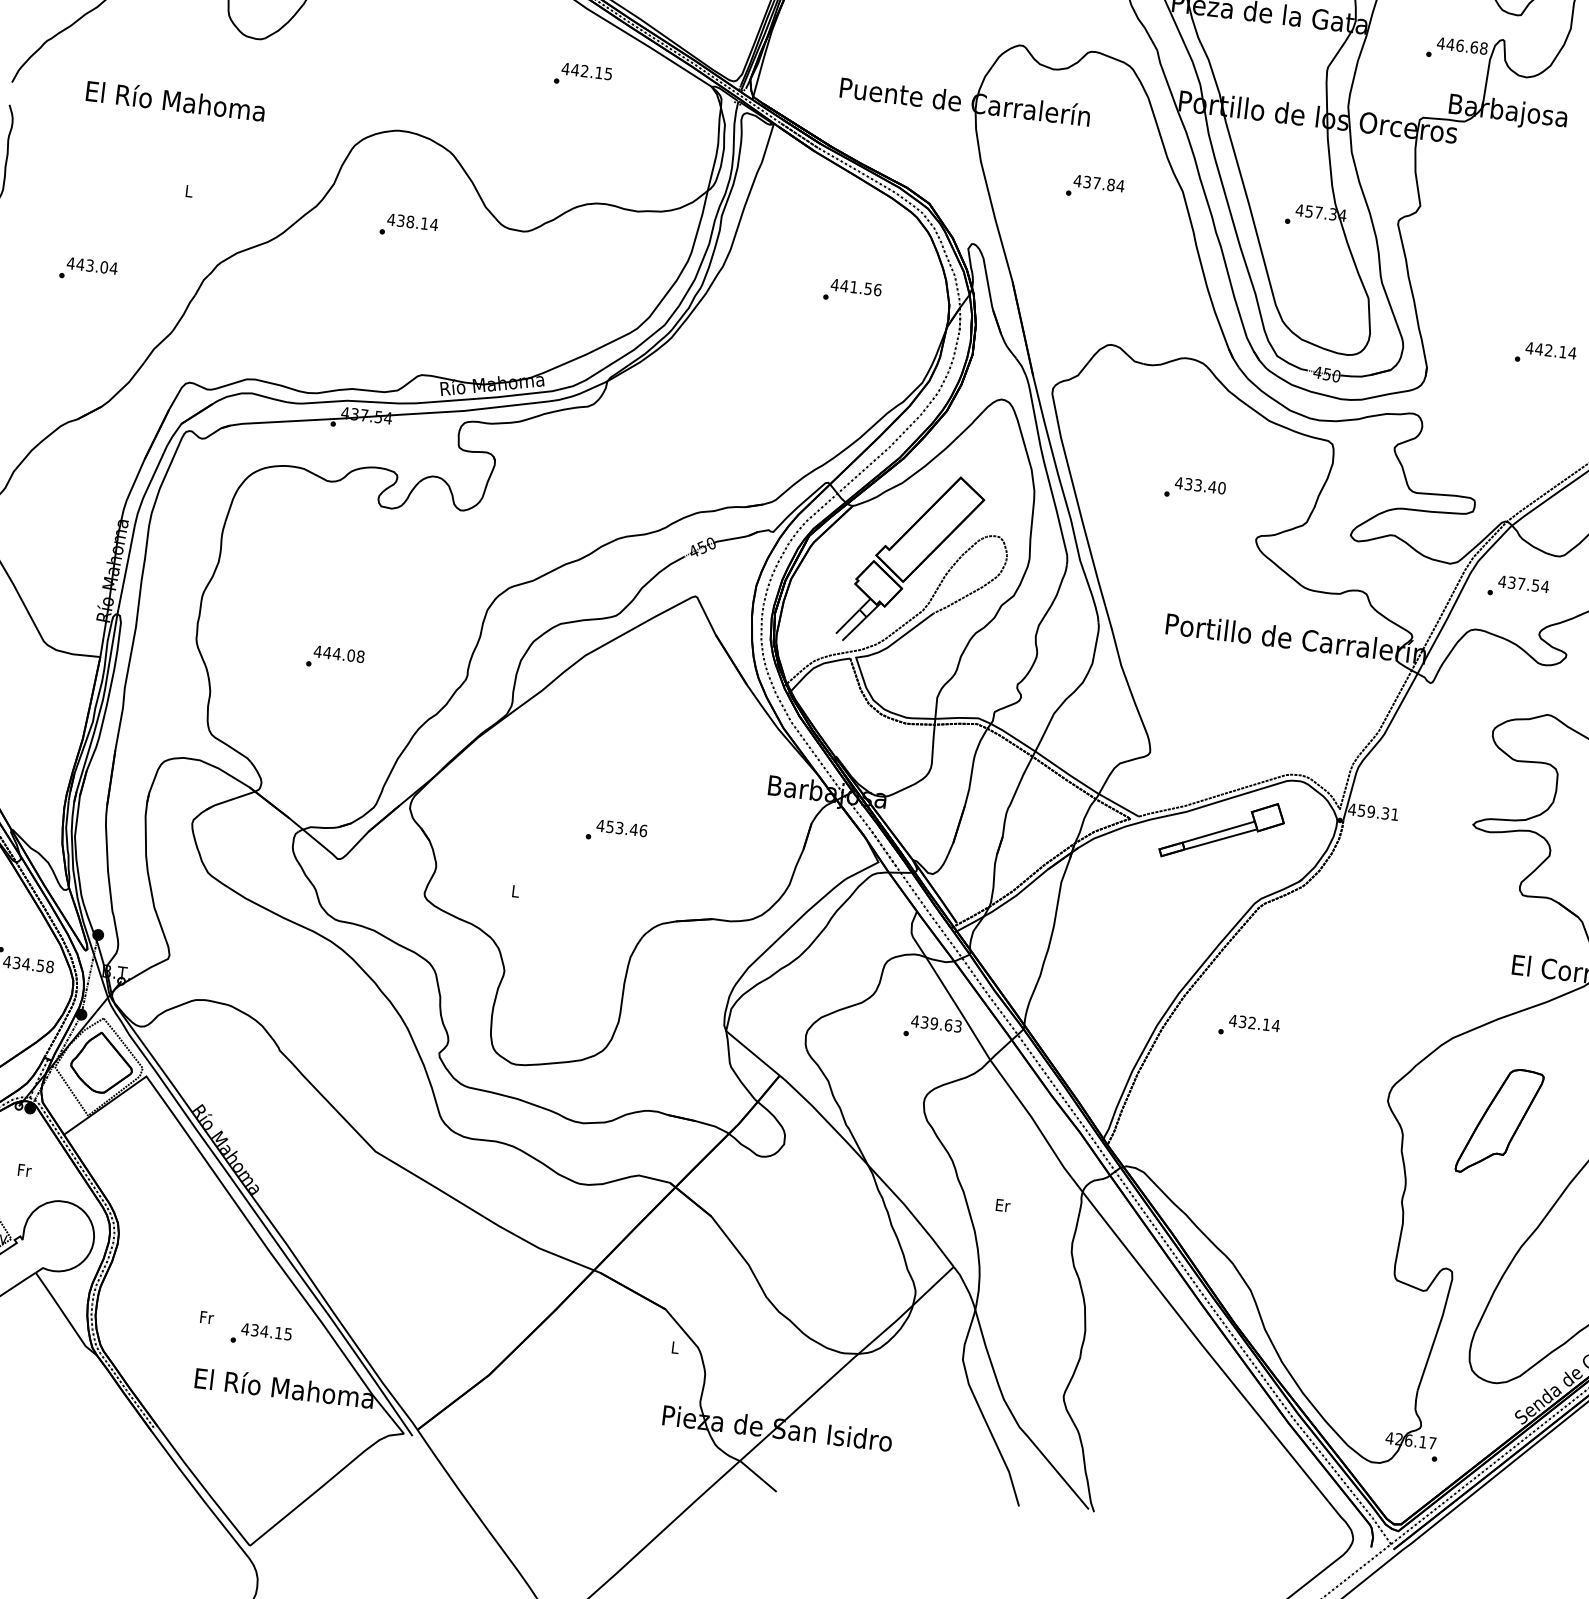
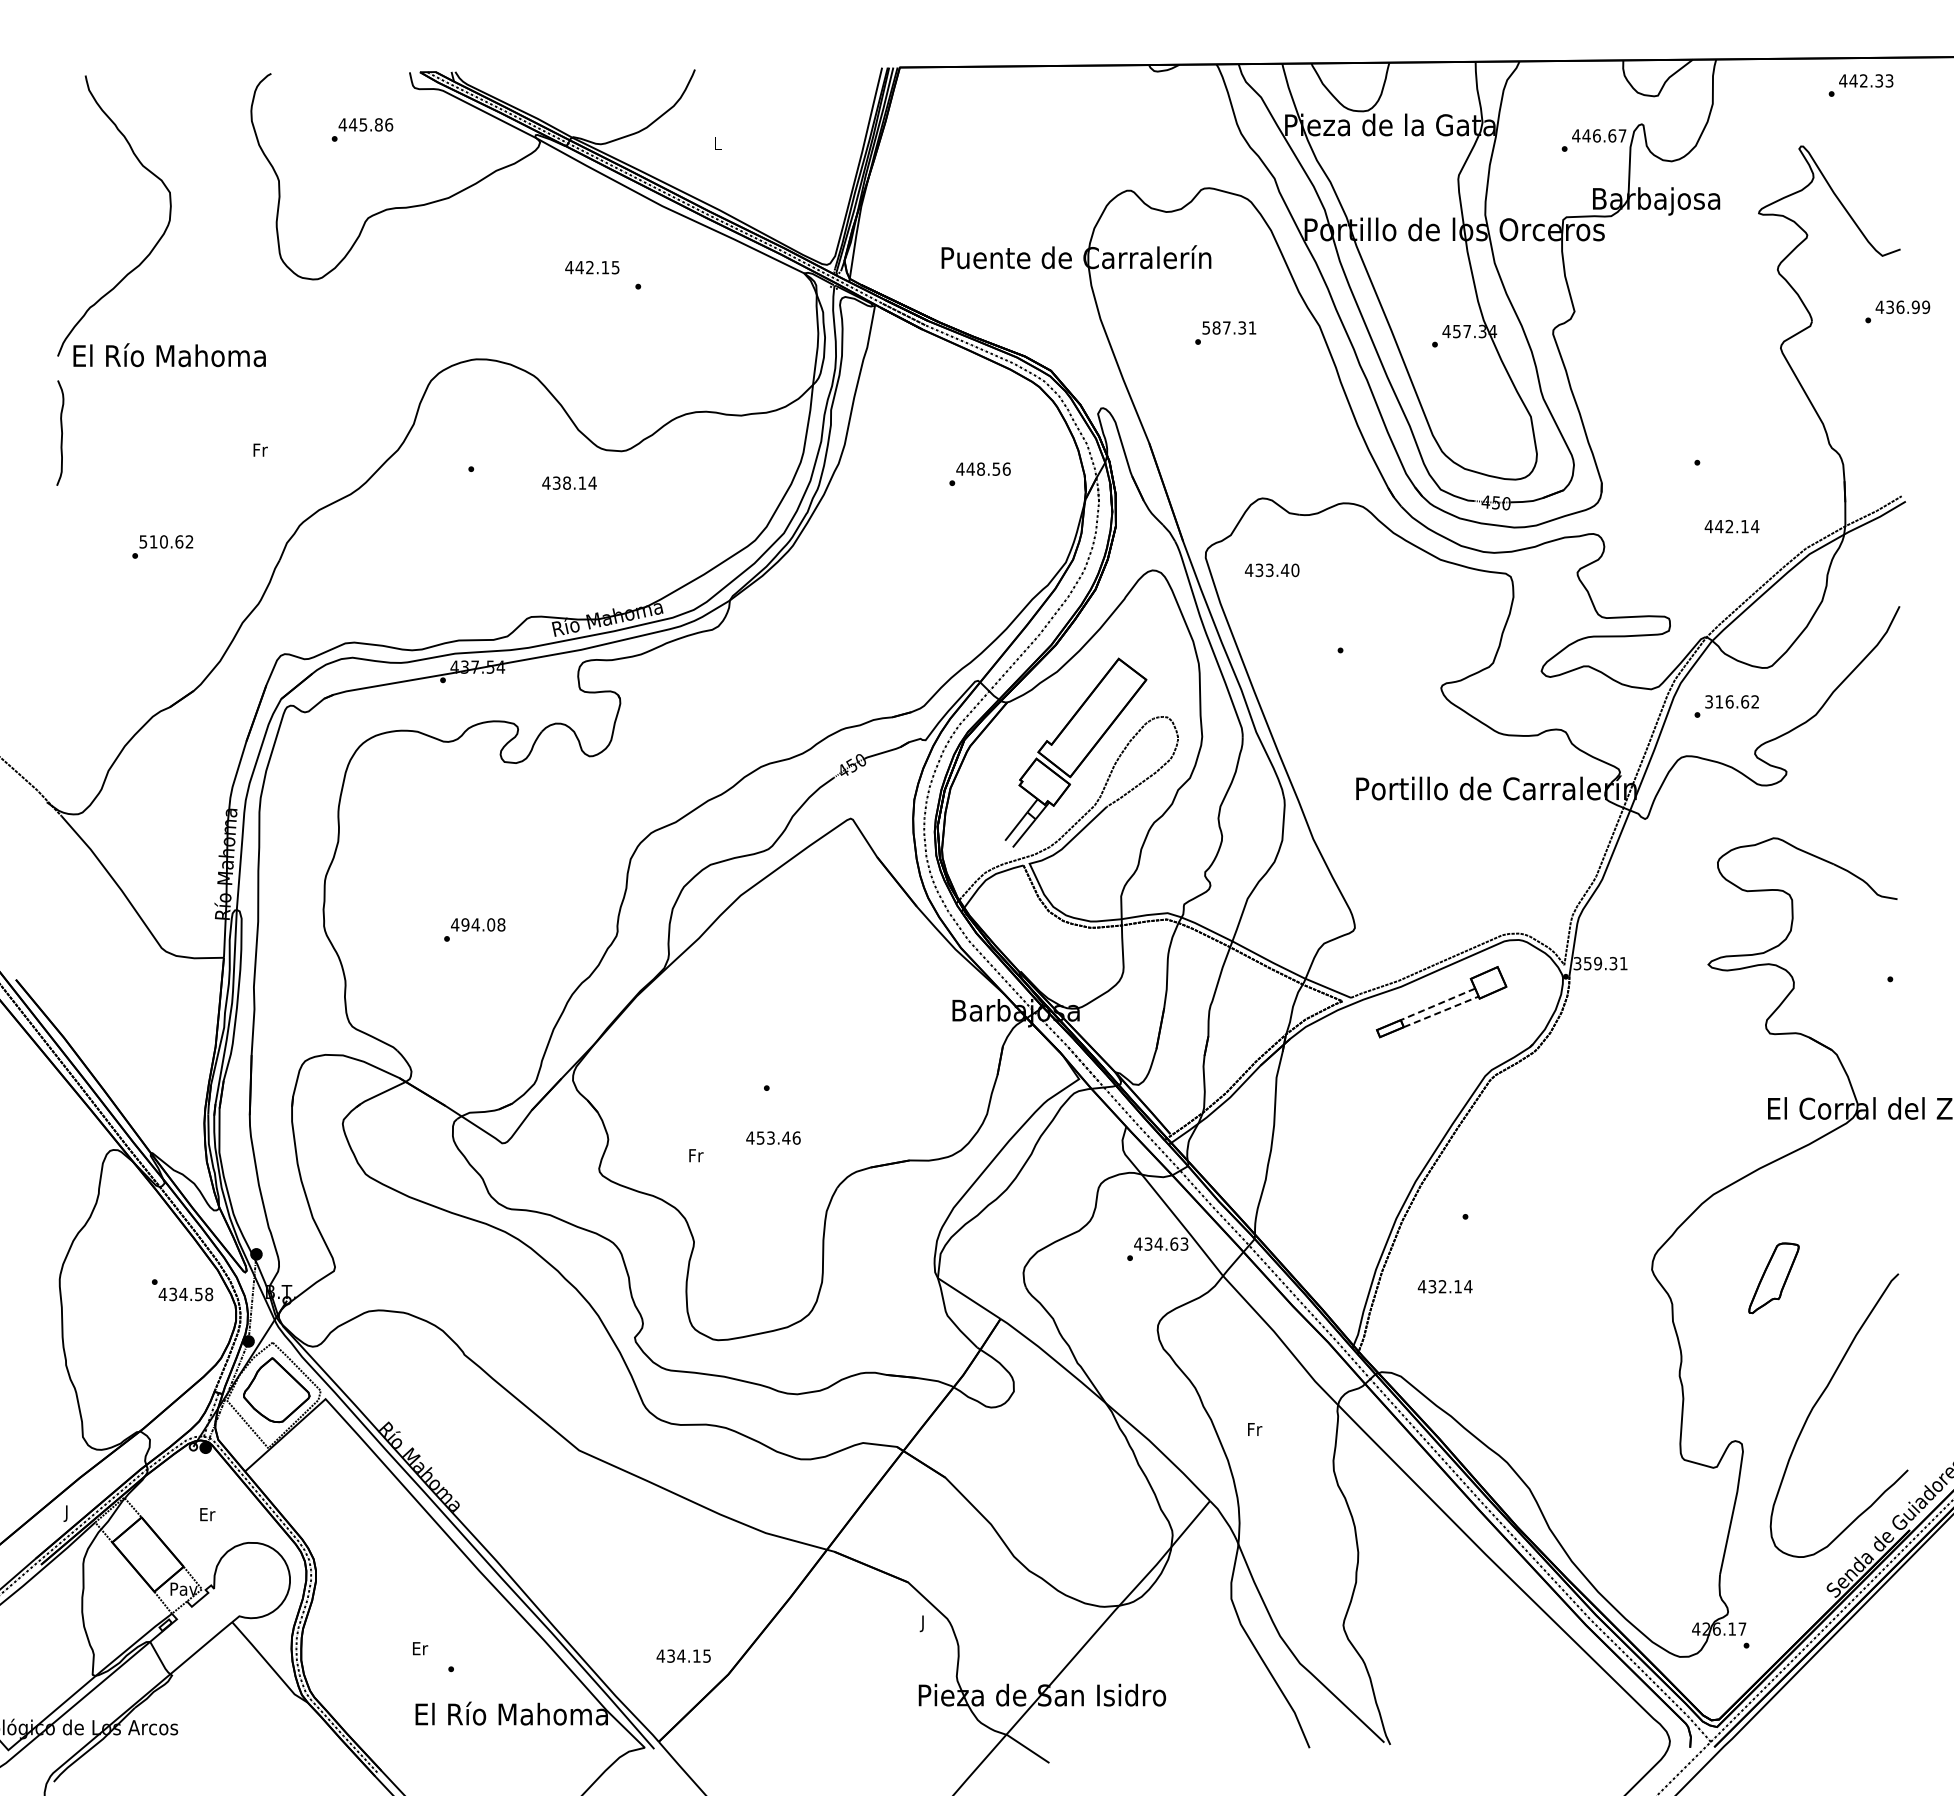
text: (1483, 48) -> (1622, 135), 446.68 -> 446.67
text: (587, 71) -> (592, 267), moved
text: (175, 100) -> (169, 355), moved
text: (1099, 183) -> (1229, 327), 437.84 -> 587.31
text: (189, 190) -> (260, 449), L -> Fr
text: (412, 221) -> (569, 482), moved
text: (92, 265) -> (166, 541), 443.04 -> 510.62
text: (853, 286) -> (980, 468), 441.56 -> 448.56
text: (1550, 350) -> (1731, 526), moved
text: (1200, 485) -> (1272, 570), moved
text: (1523, 583) -> (1731, 701), 437.54 -> 316.62
text: (327, 652) -> (465, 924), 444.08 -> 494.08
text: (1352, 809) -> (1577, 963), 459.31 -> 359.31
text: (622, 827) -> (773, 1137), moved
line: (1218, 832) -> (1437, 1004), solid -> dashed
line: (1221, 839) -> (1441, 1011), solid -> dashed
text: (516, 891) -> (696, 1155), L -> Fr
text: (934, 1023) -> (1158, 1243), 439.63 -> 434.63
text: (1253, 1023) -> (1444, 1286), moved
part: (1499, 1122) -> (1773, 1278), size x0.6
text: (24, 1170) -> (207, 1514), Fr -> Er
text: (1002, 1205) -> (1254, 1429), Er -> Fr
text: (207, 1317) -> (420, 1648), Fr -> Er
text: (266, 1331) -> (683, 1655), moved
text: (674, 1348) -> (922, 1623), L -> J

